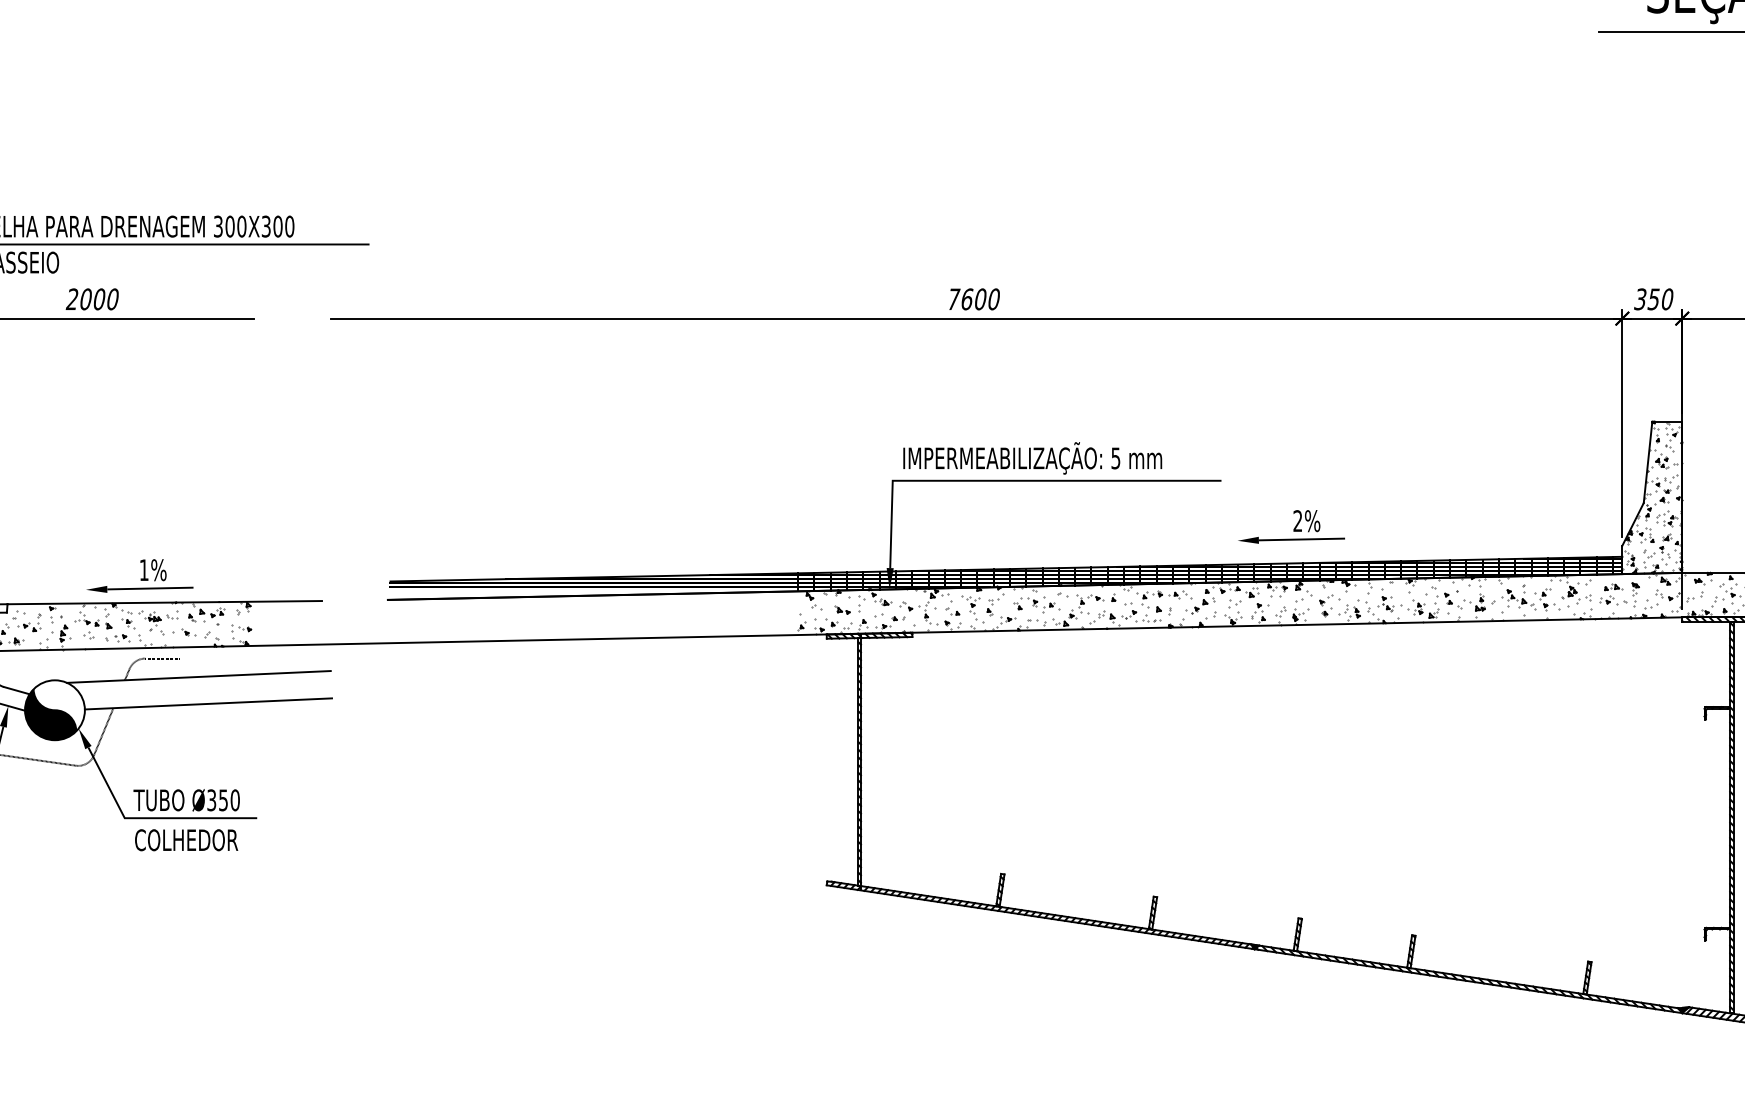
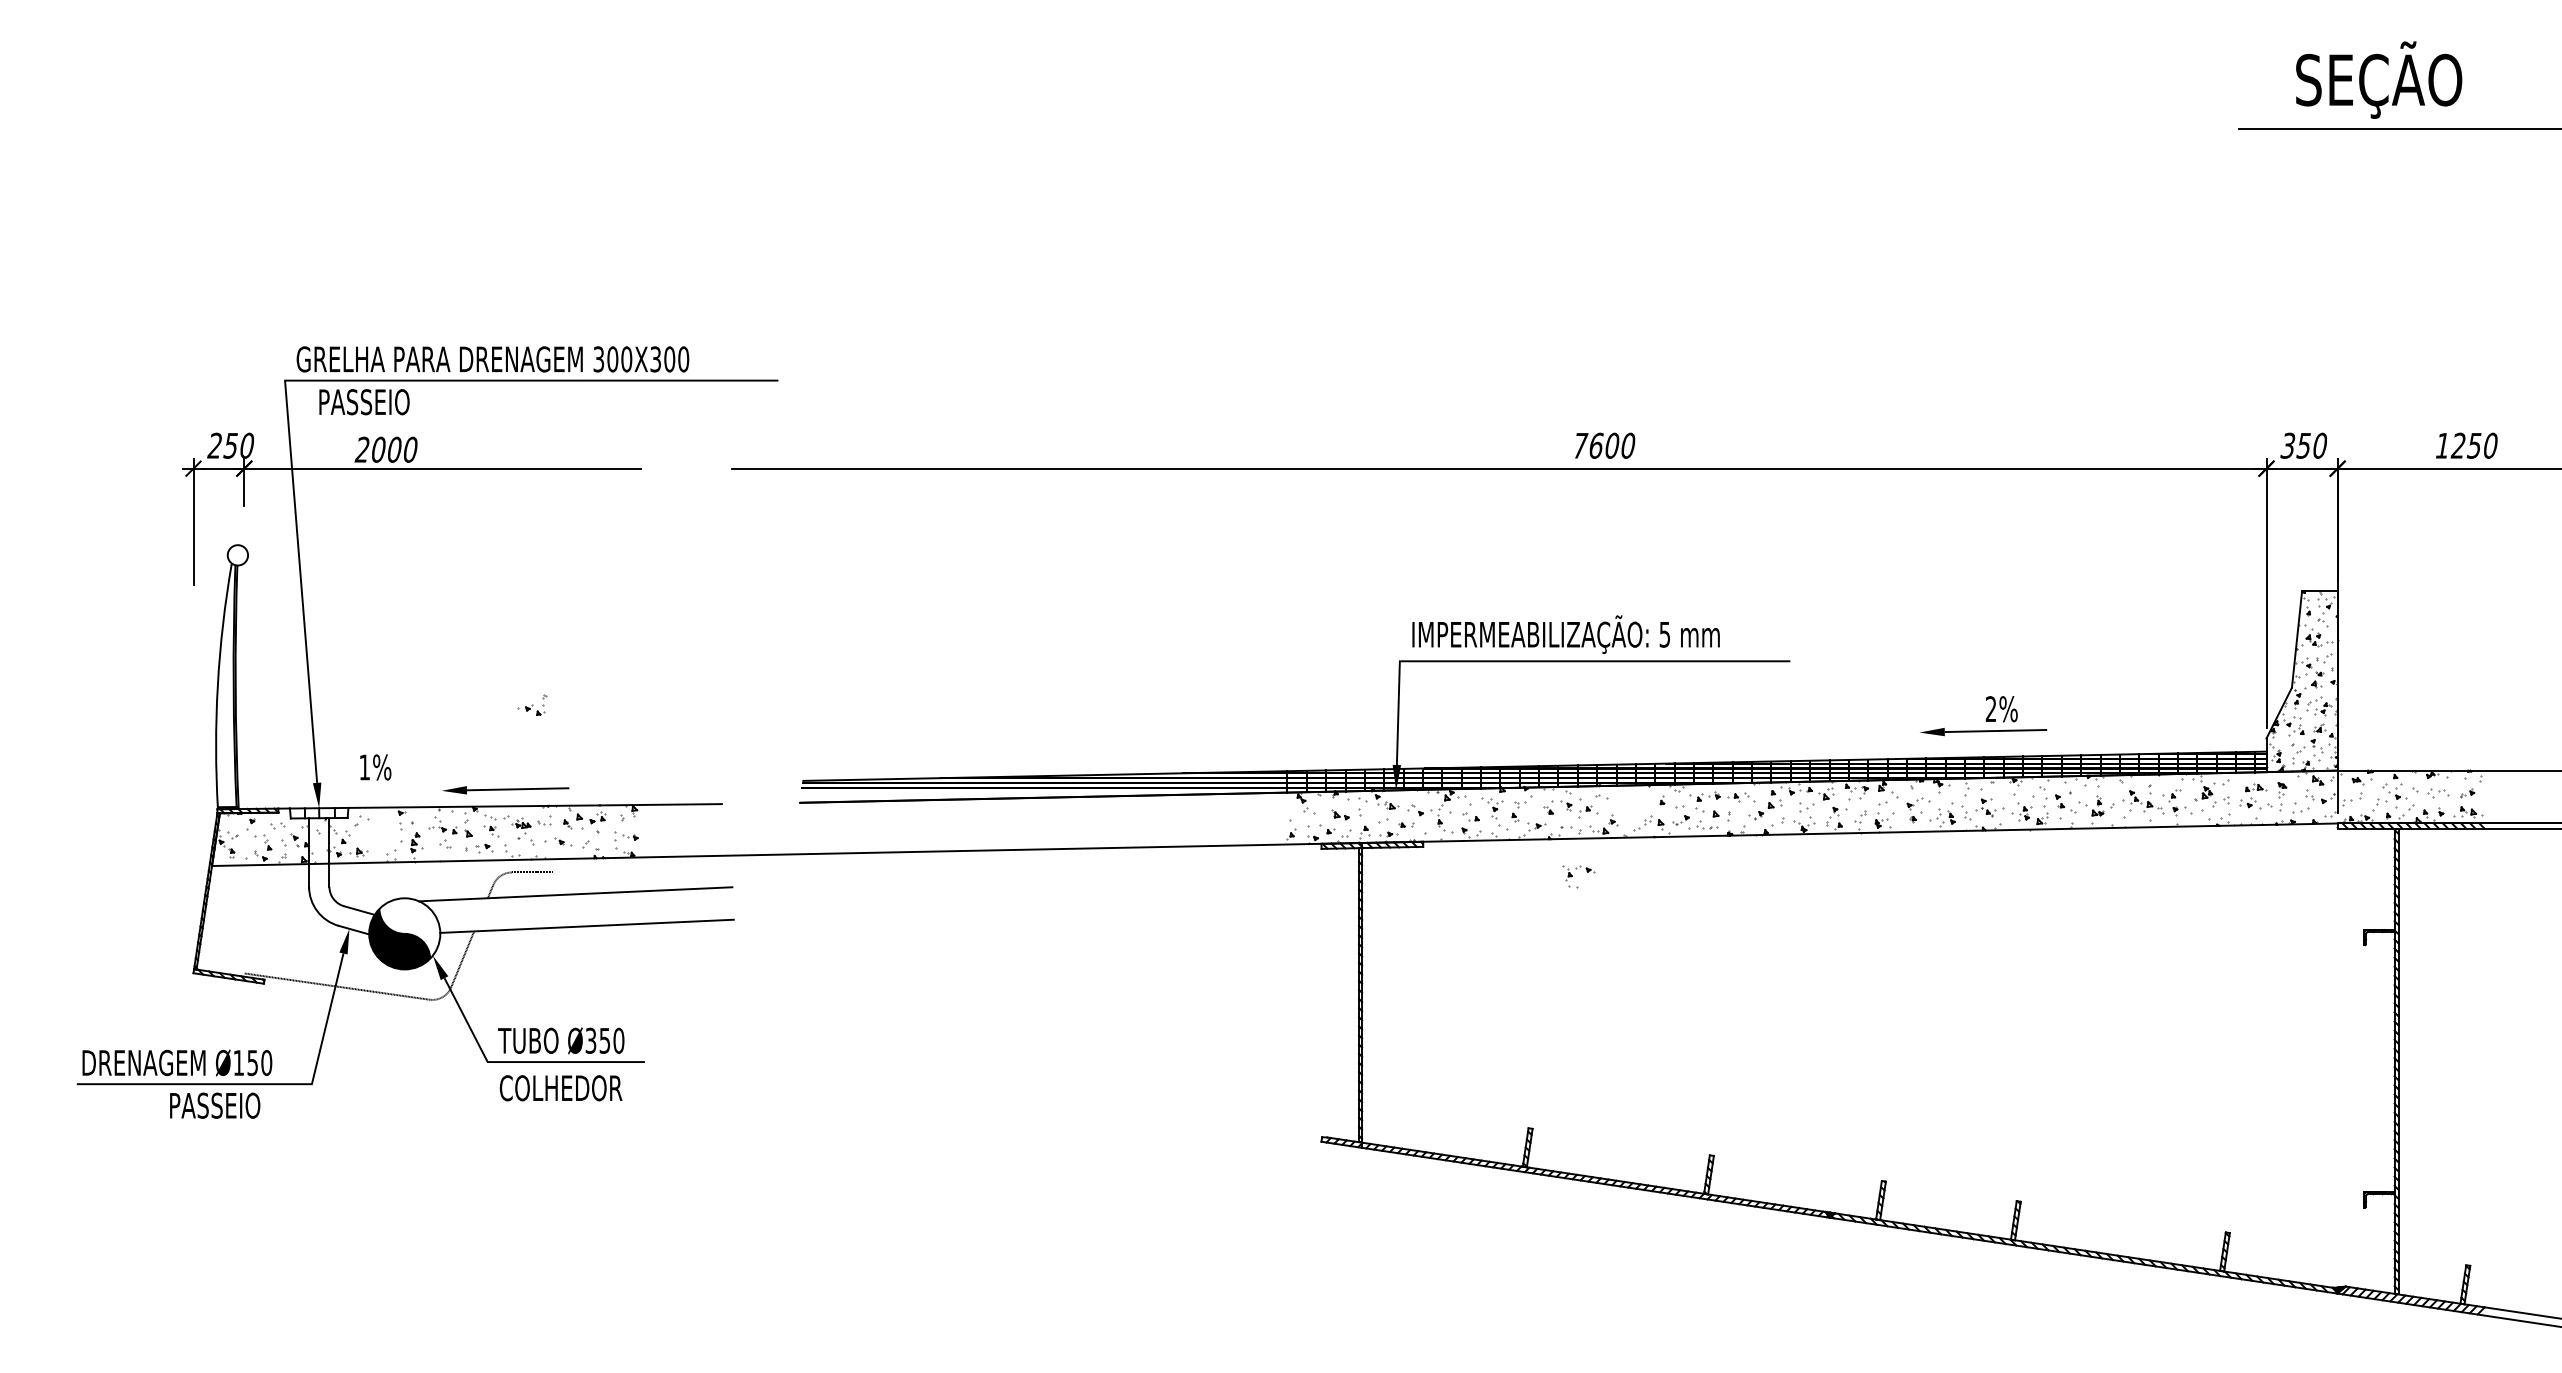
text: (91, 299) -> (385, 449), moved
text: (974, 299) -> (1605, 445), moved
part: (1291, 527) -> (1983, 716), moved
text: (153, 570) -> (375, 767), moved
part: (1089, 603) -> (1578, 876), moved
part: (29, 622) -> (532, 704), moved

